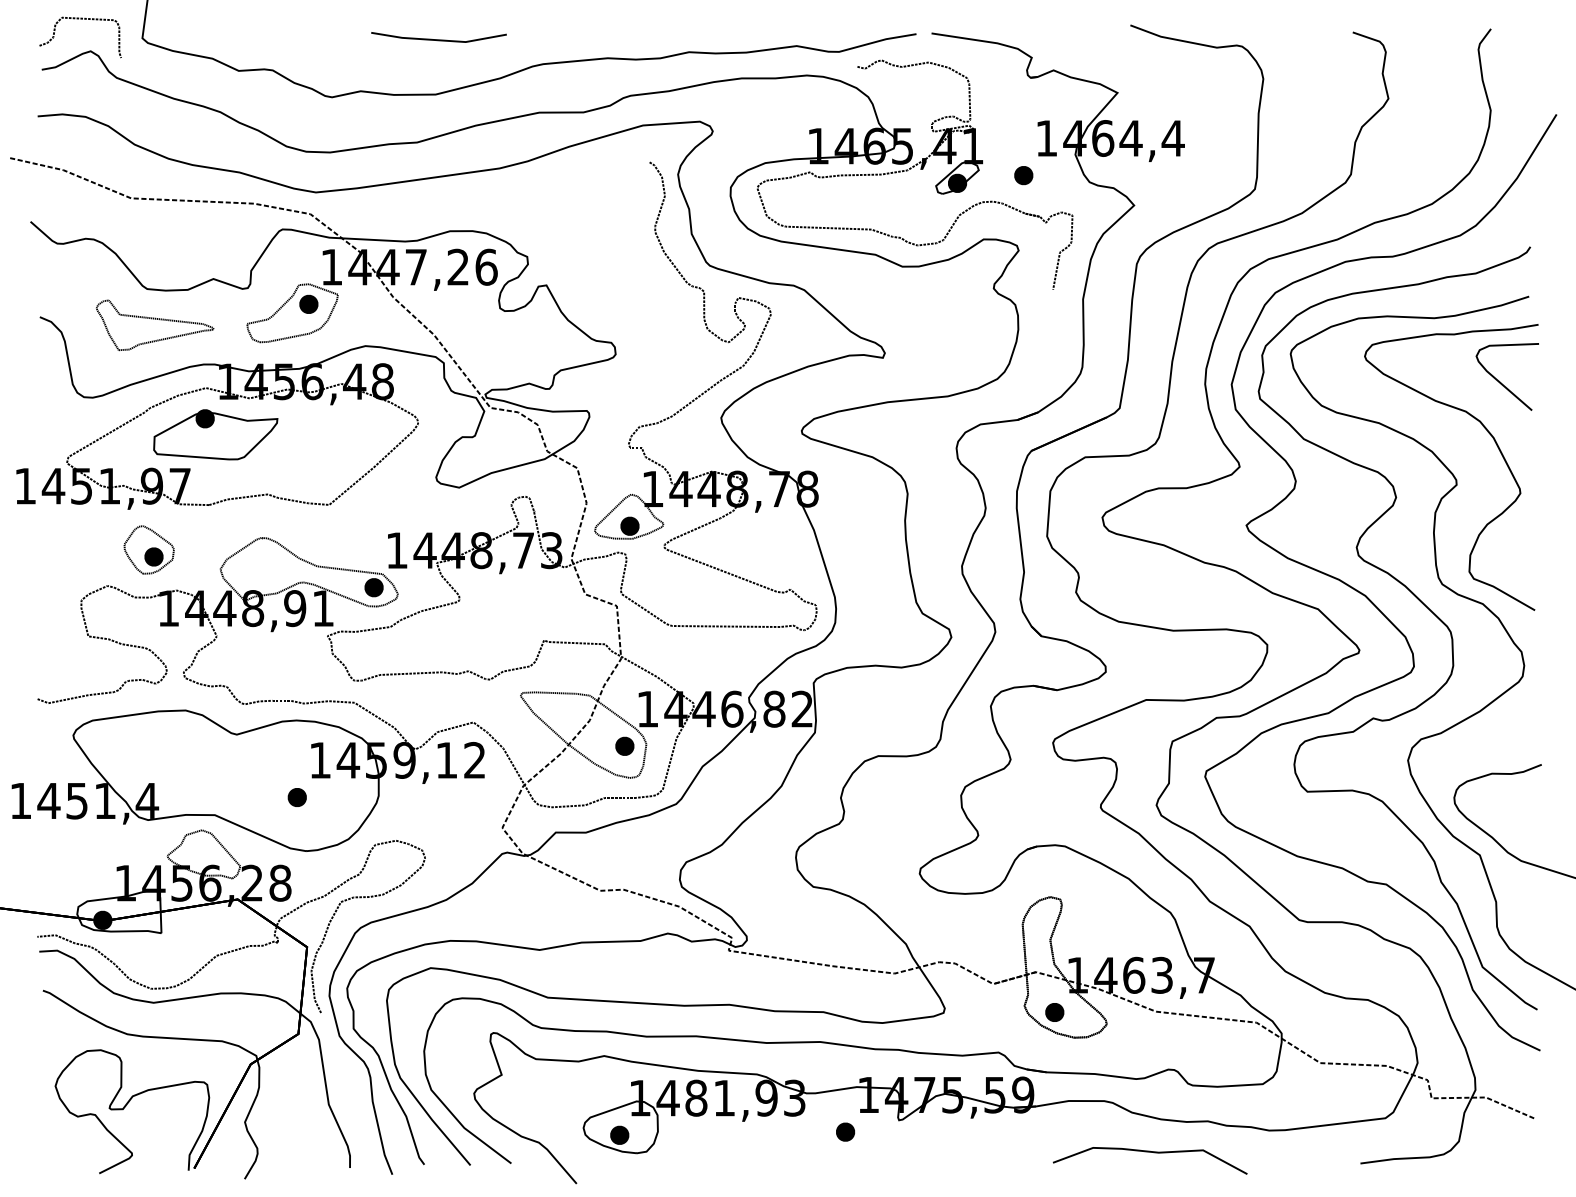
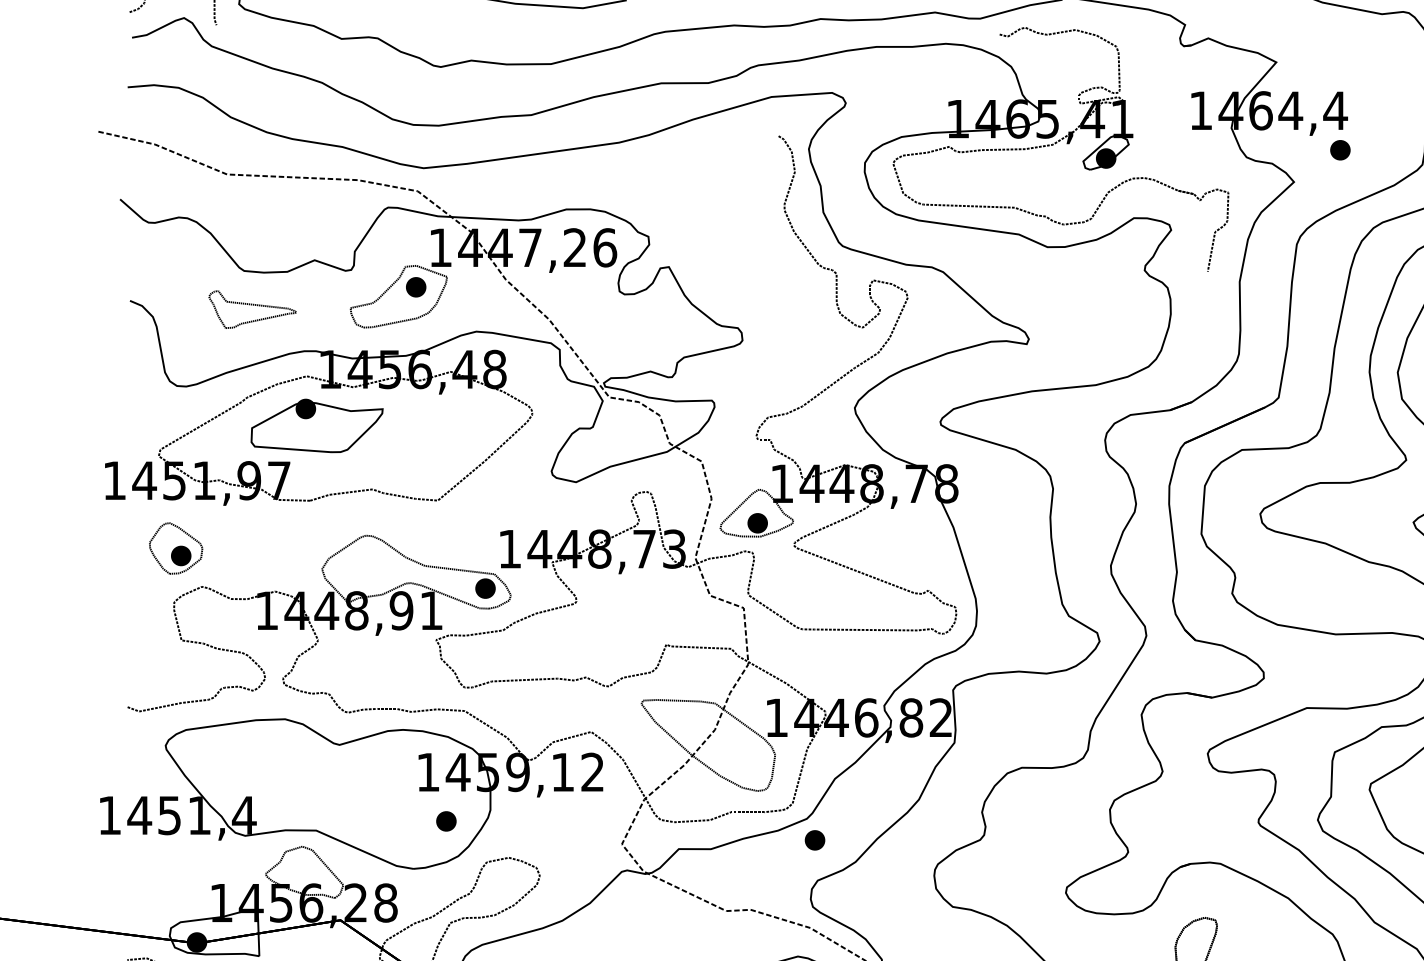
part: (1023, 175) -> (1340, 150), moved
part: (155, 325) -> (253, 309), size x0.7
part: (148, 549) -> (175, 548), moved
part: (624, 745) -> (814, 839), moved
part: (296, 797) -> (445, 821), moved

